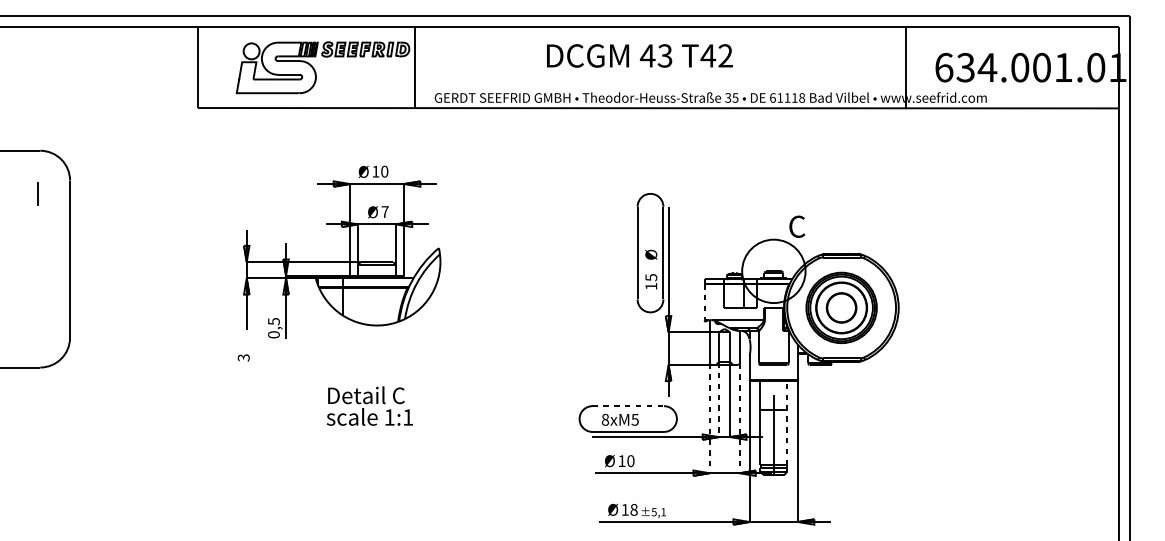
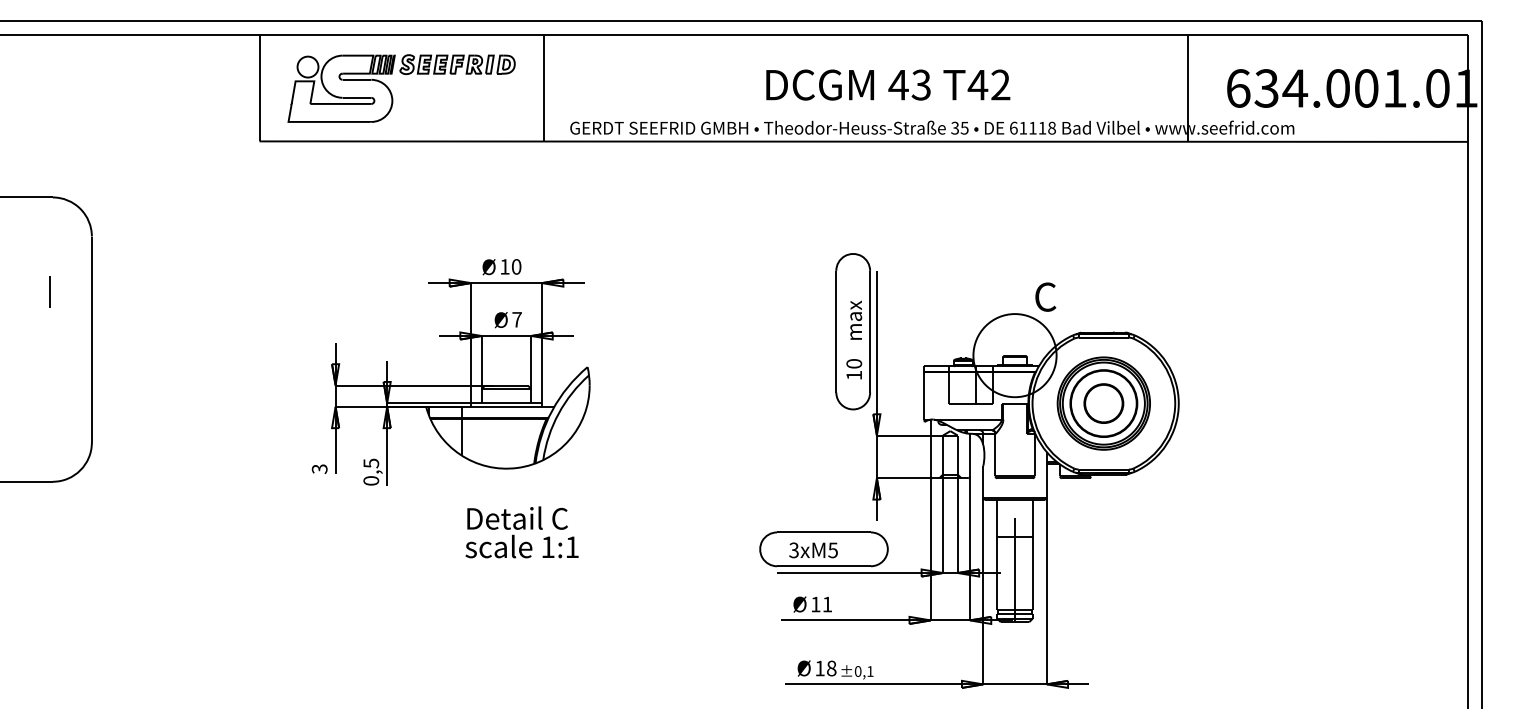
text: (640, 55) -> (888, 84), moved
part: (315, 69) -> (391, 91), moved
line: (37, 193) -> (49, 291), moved
text: (651, 244) -> (854, 320), Ø -> max
part: (349, 252) -> (470, 372), moved
text: (651, 277) -> (854, 363), 15 -> 10
line: (704, 301) -> (924, 395), dashed -> solid
line: (718, 400) -> (942, 524), dashed -> solid
text: (369, 406) -> (521, 532), moved
line: (628, 406) -> (824, 532), dashed -> solid
line: (709, 418) -> (930, 548), dashed -> solid
line: (739, 418) -> (969, 548), dashed -> solid
text: (604, 419) -> (793, 550), 8xM5 -> 3xM5
line: (787, 422) -> (1032, 554), dashed -> solid
text: (630, 461) -> (827, 604), 10 -> 11
text: (653, 512) -> (857, 671), ±5,1 -> ±0,1

